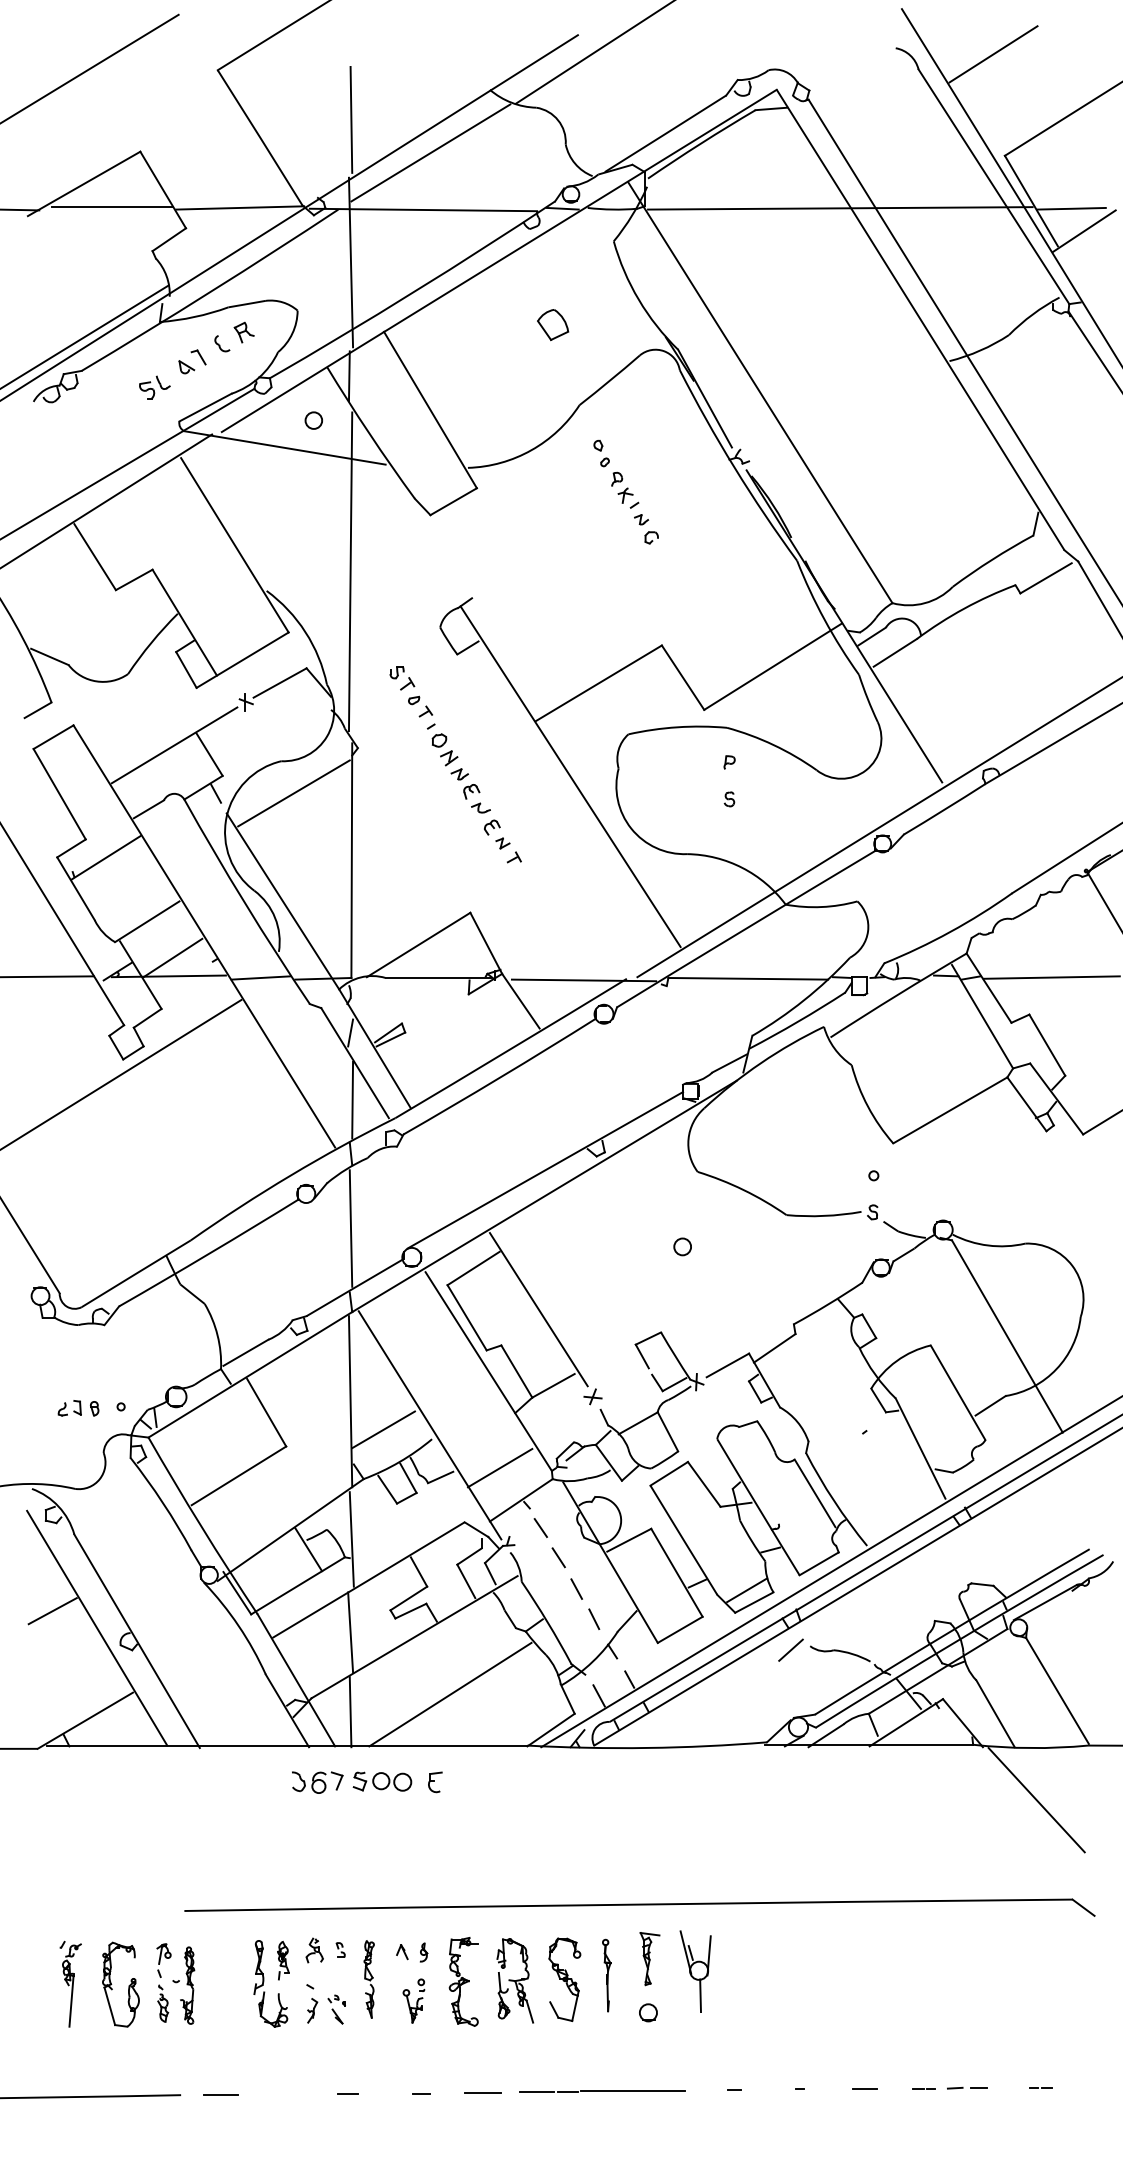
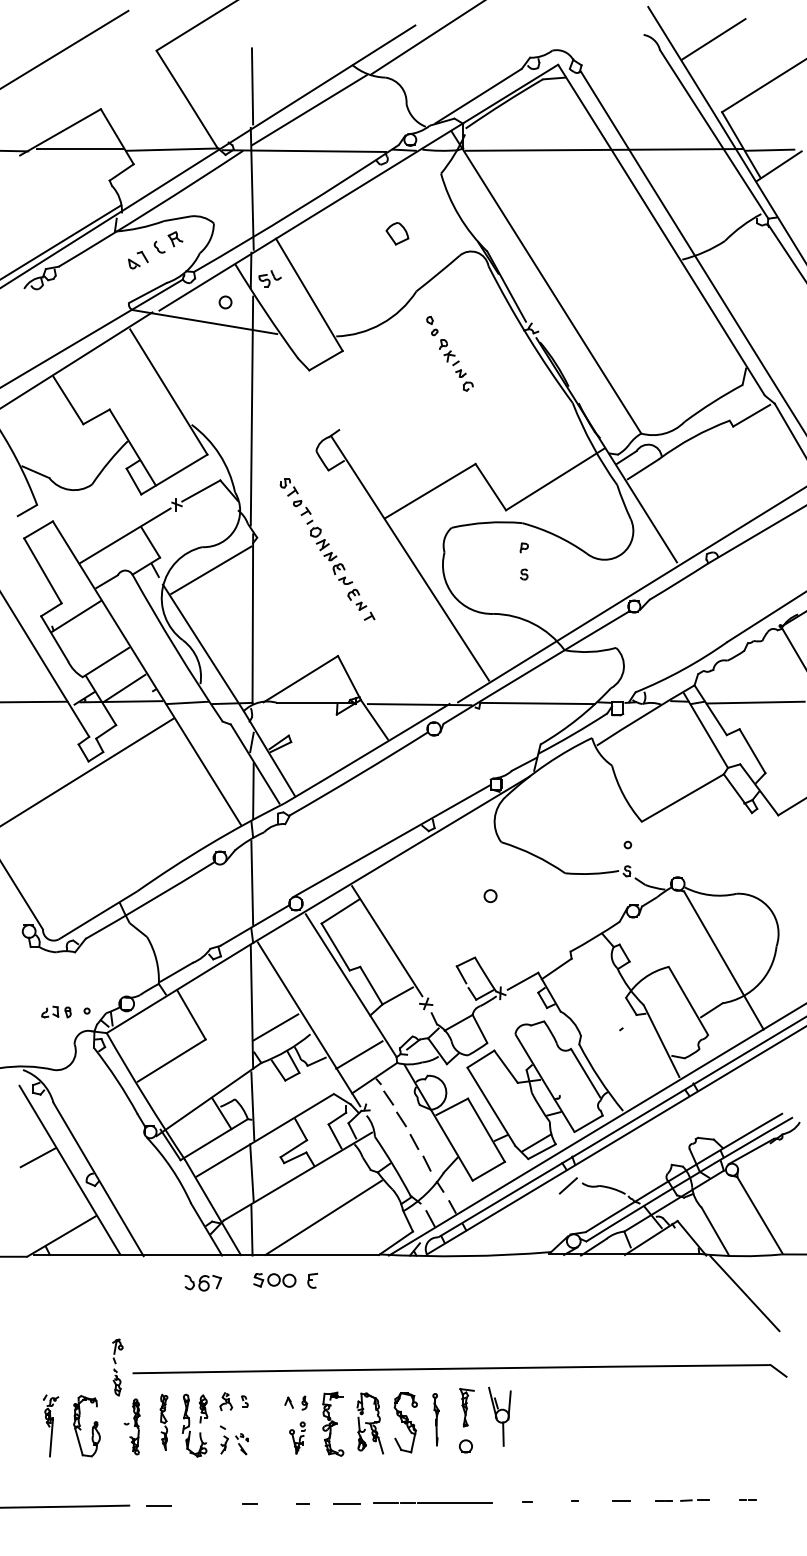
part: (154, 387) -> (269, 278), moved
part: (317, 1782) -> (203, 1283), moved
part: (368, 1979) -> (163, 1422), moved
part: (163, 1982) -> (117, 1367), moved

